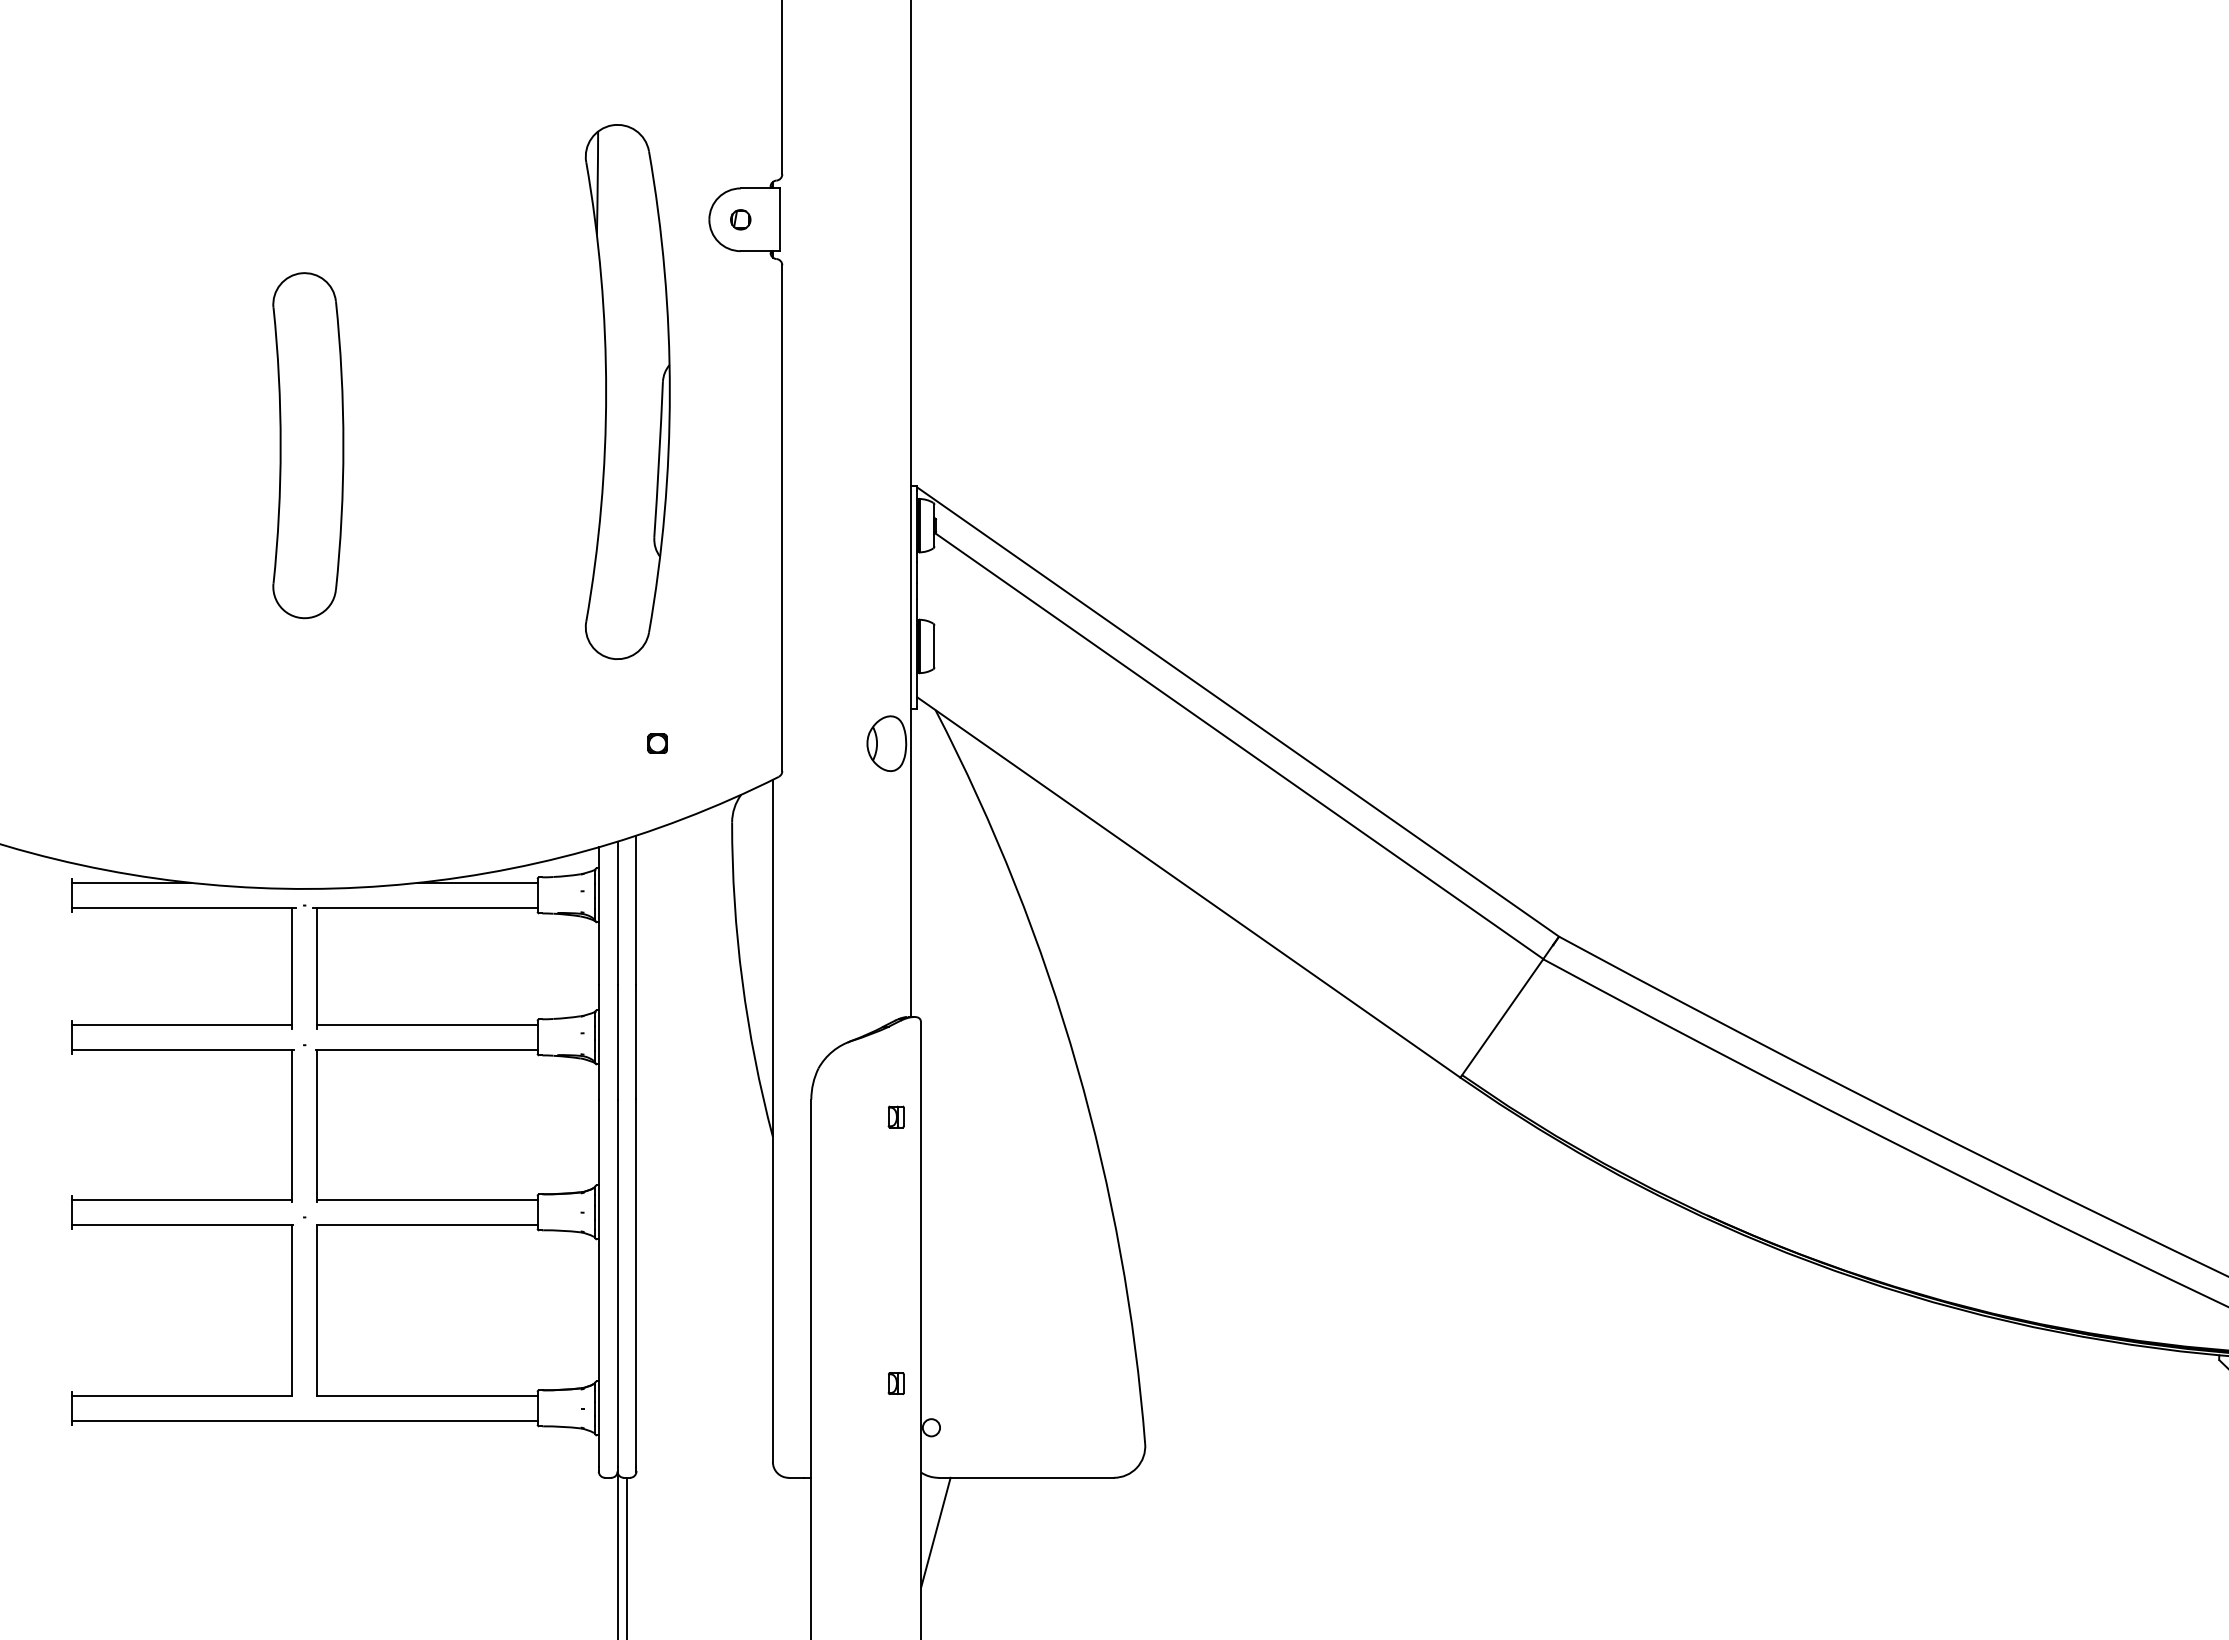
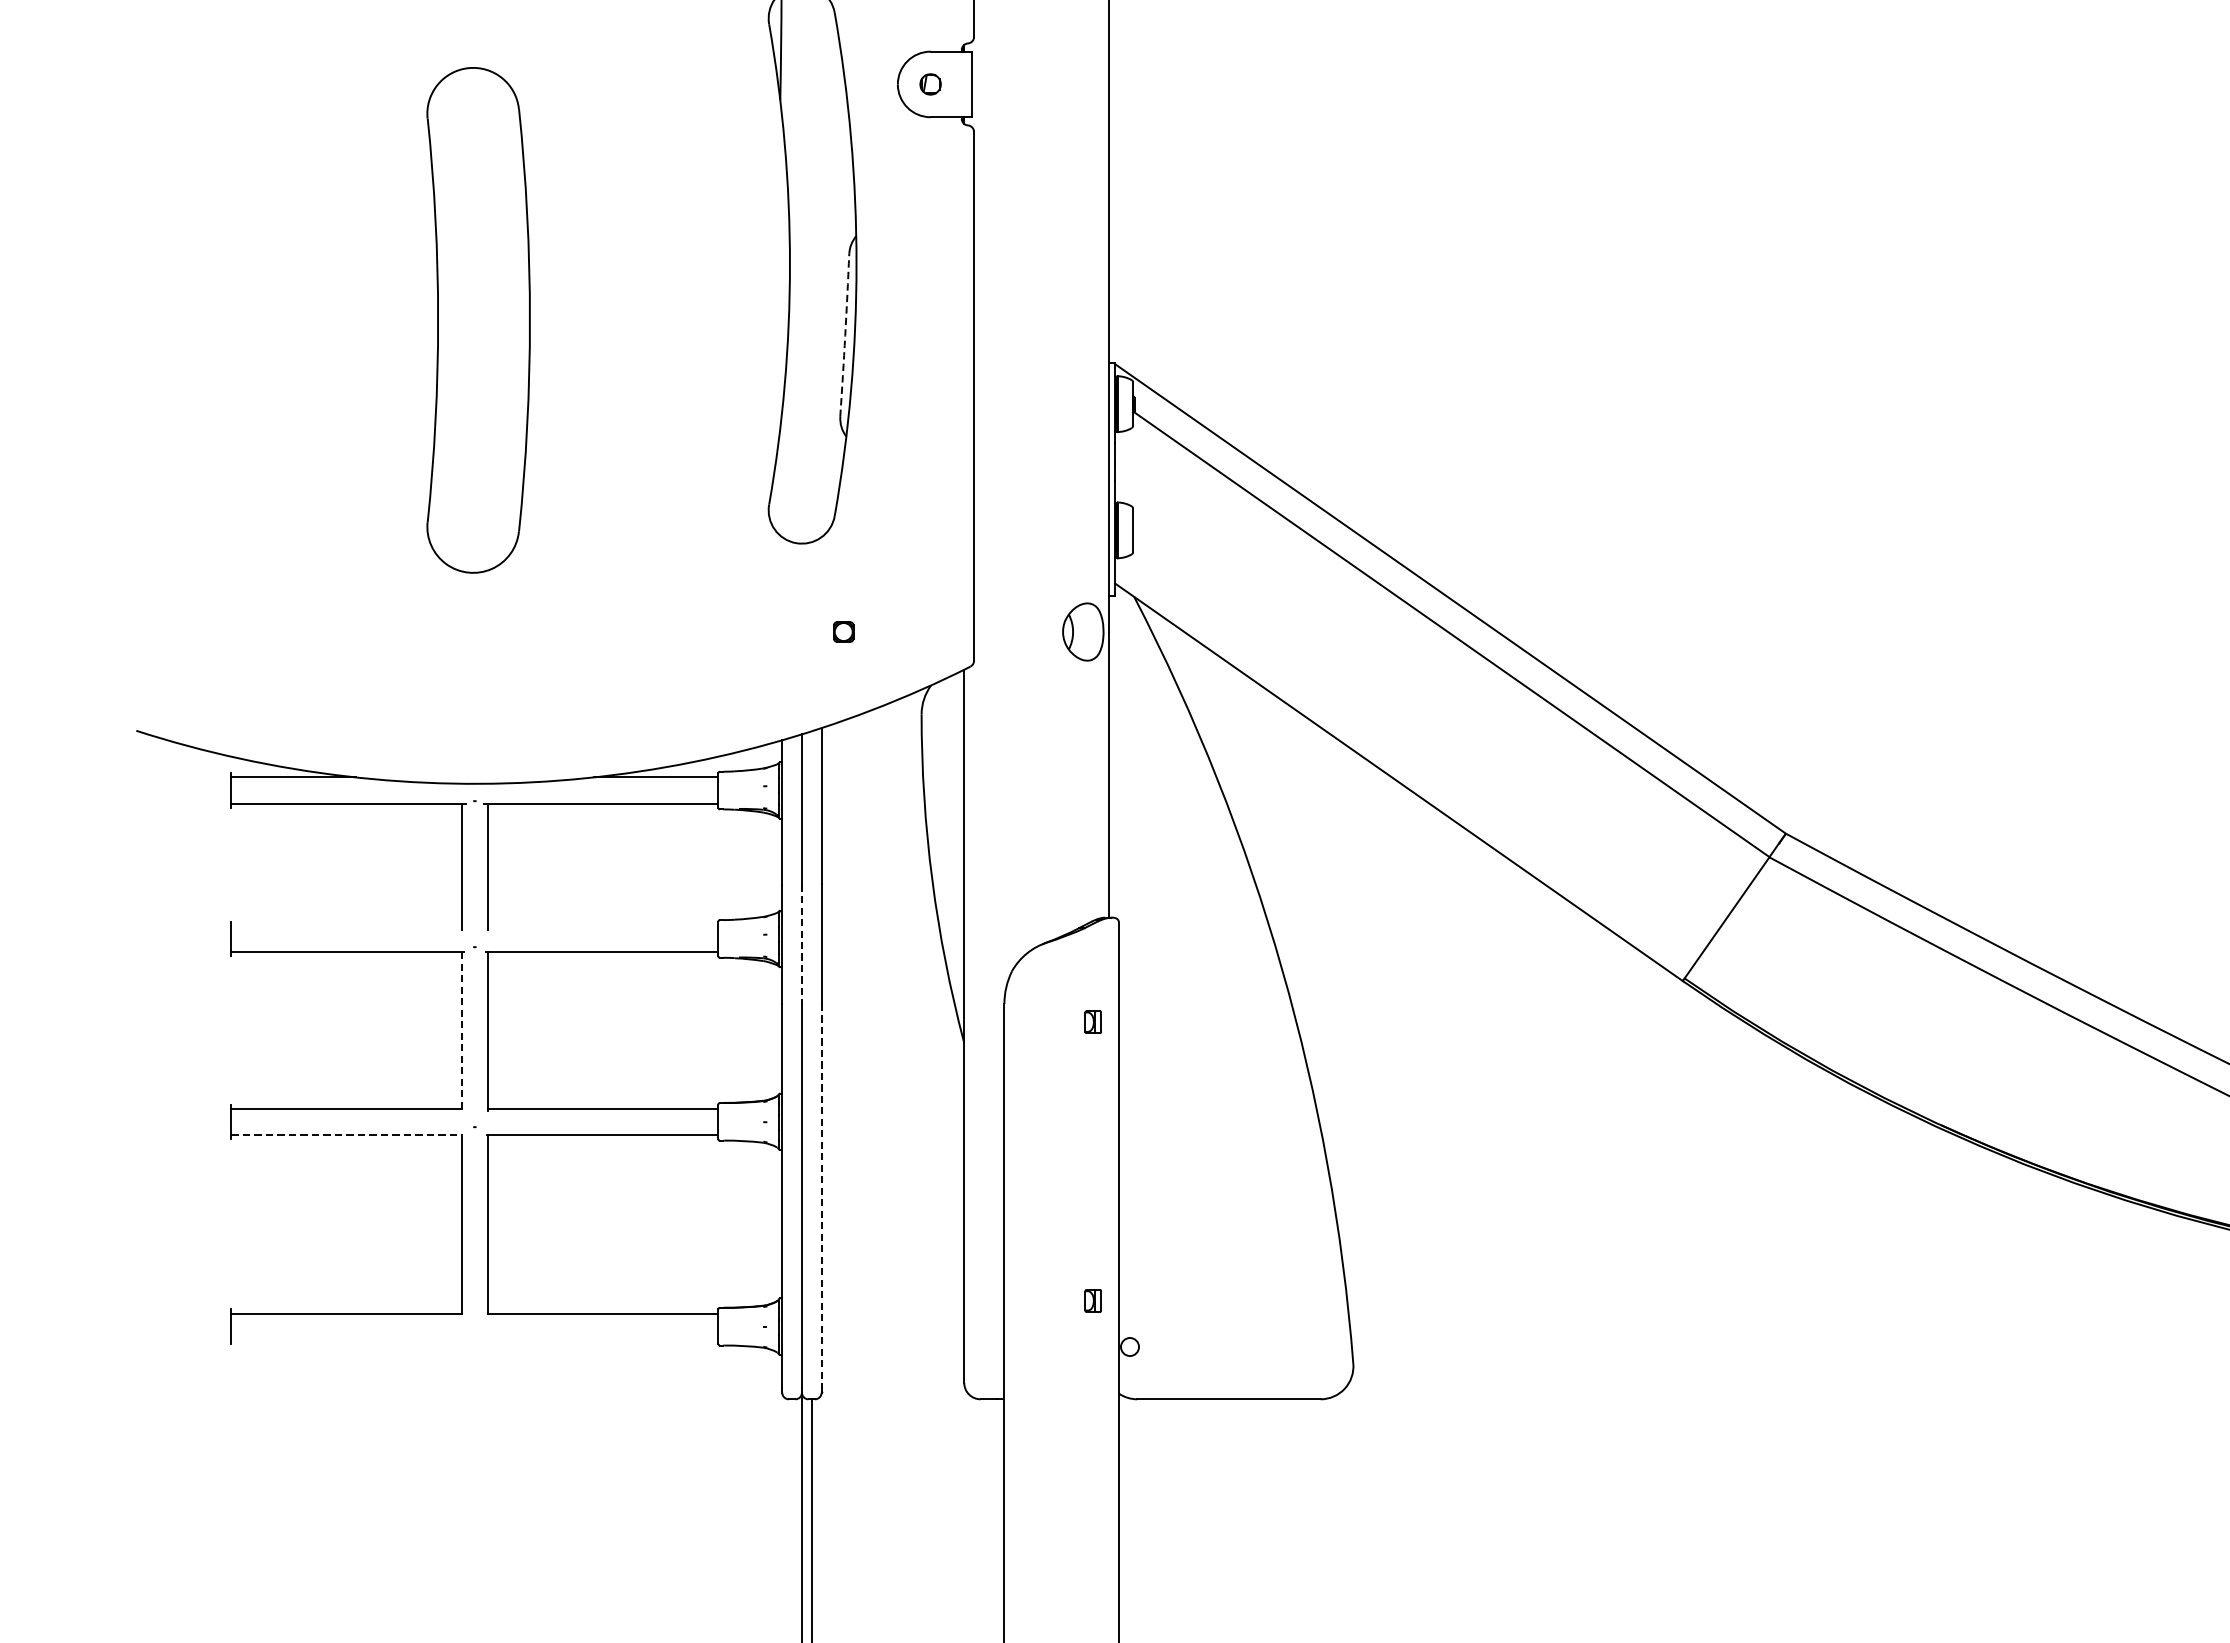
part: (308, 445) -> (478, 320), size x1.4
arc: (659, 459) -> (845, 334), solid -> dashed
line: (181, 1024) -> (346, 925), removed
line: (427, 1024) -> (603, 925), removed
line: (617, 1042) -> (801, 944), solid -> dashed
line: (292, 1125) -> (462, 1031), solid -> dashed
line: (182, 1224) -> (347, 1134), solid -> dashed
line: (636, 1283) -> (821, 1196), solid -> dashed
line: (304, 1420) -> (474, 1339), removed
line: (935, 1532) -> (1134, 1456), removed

